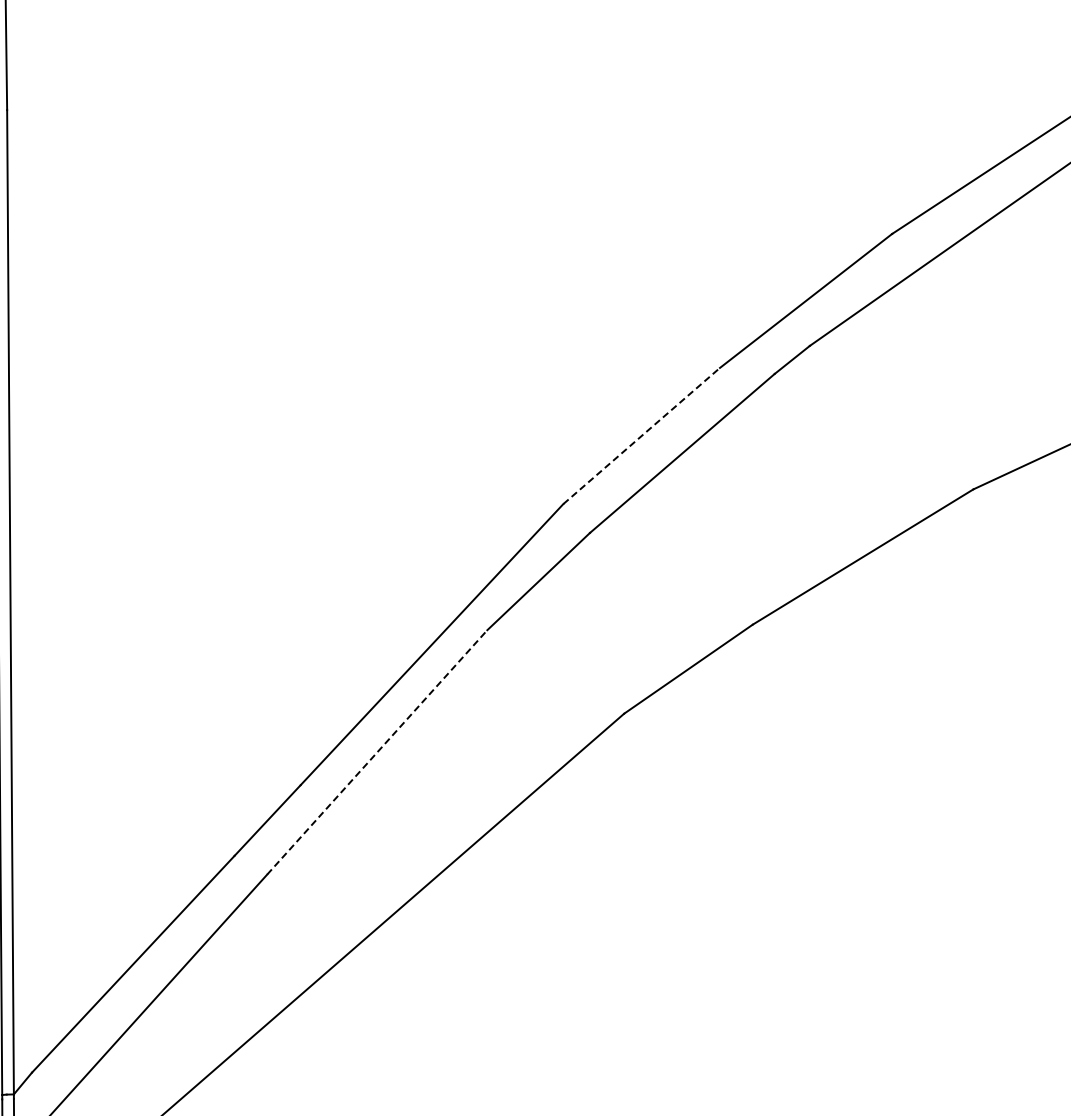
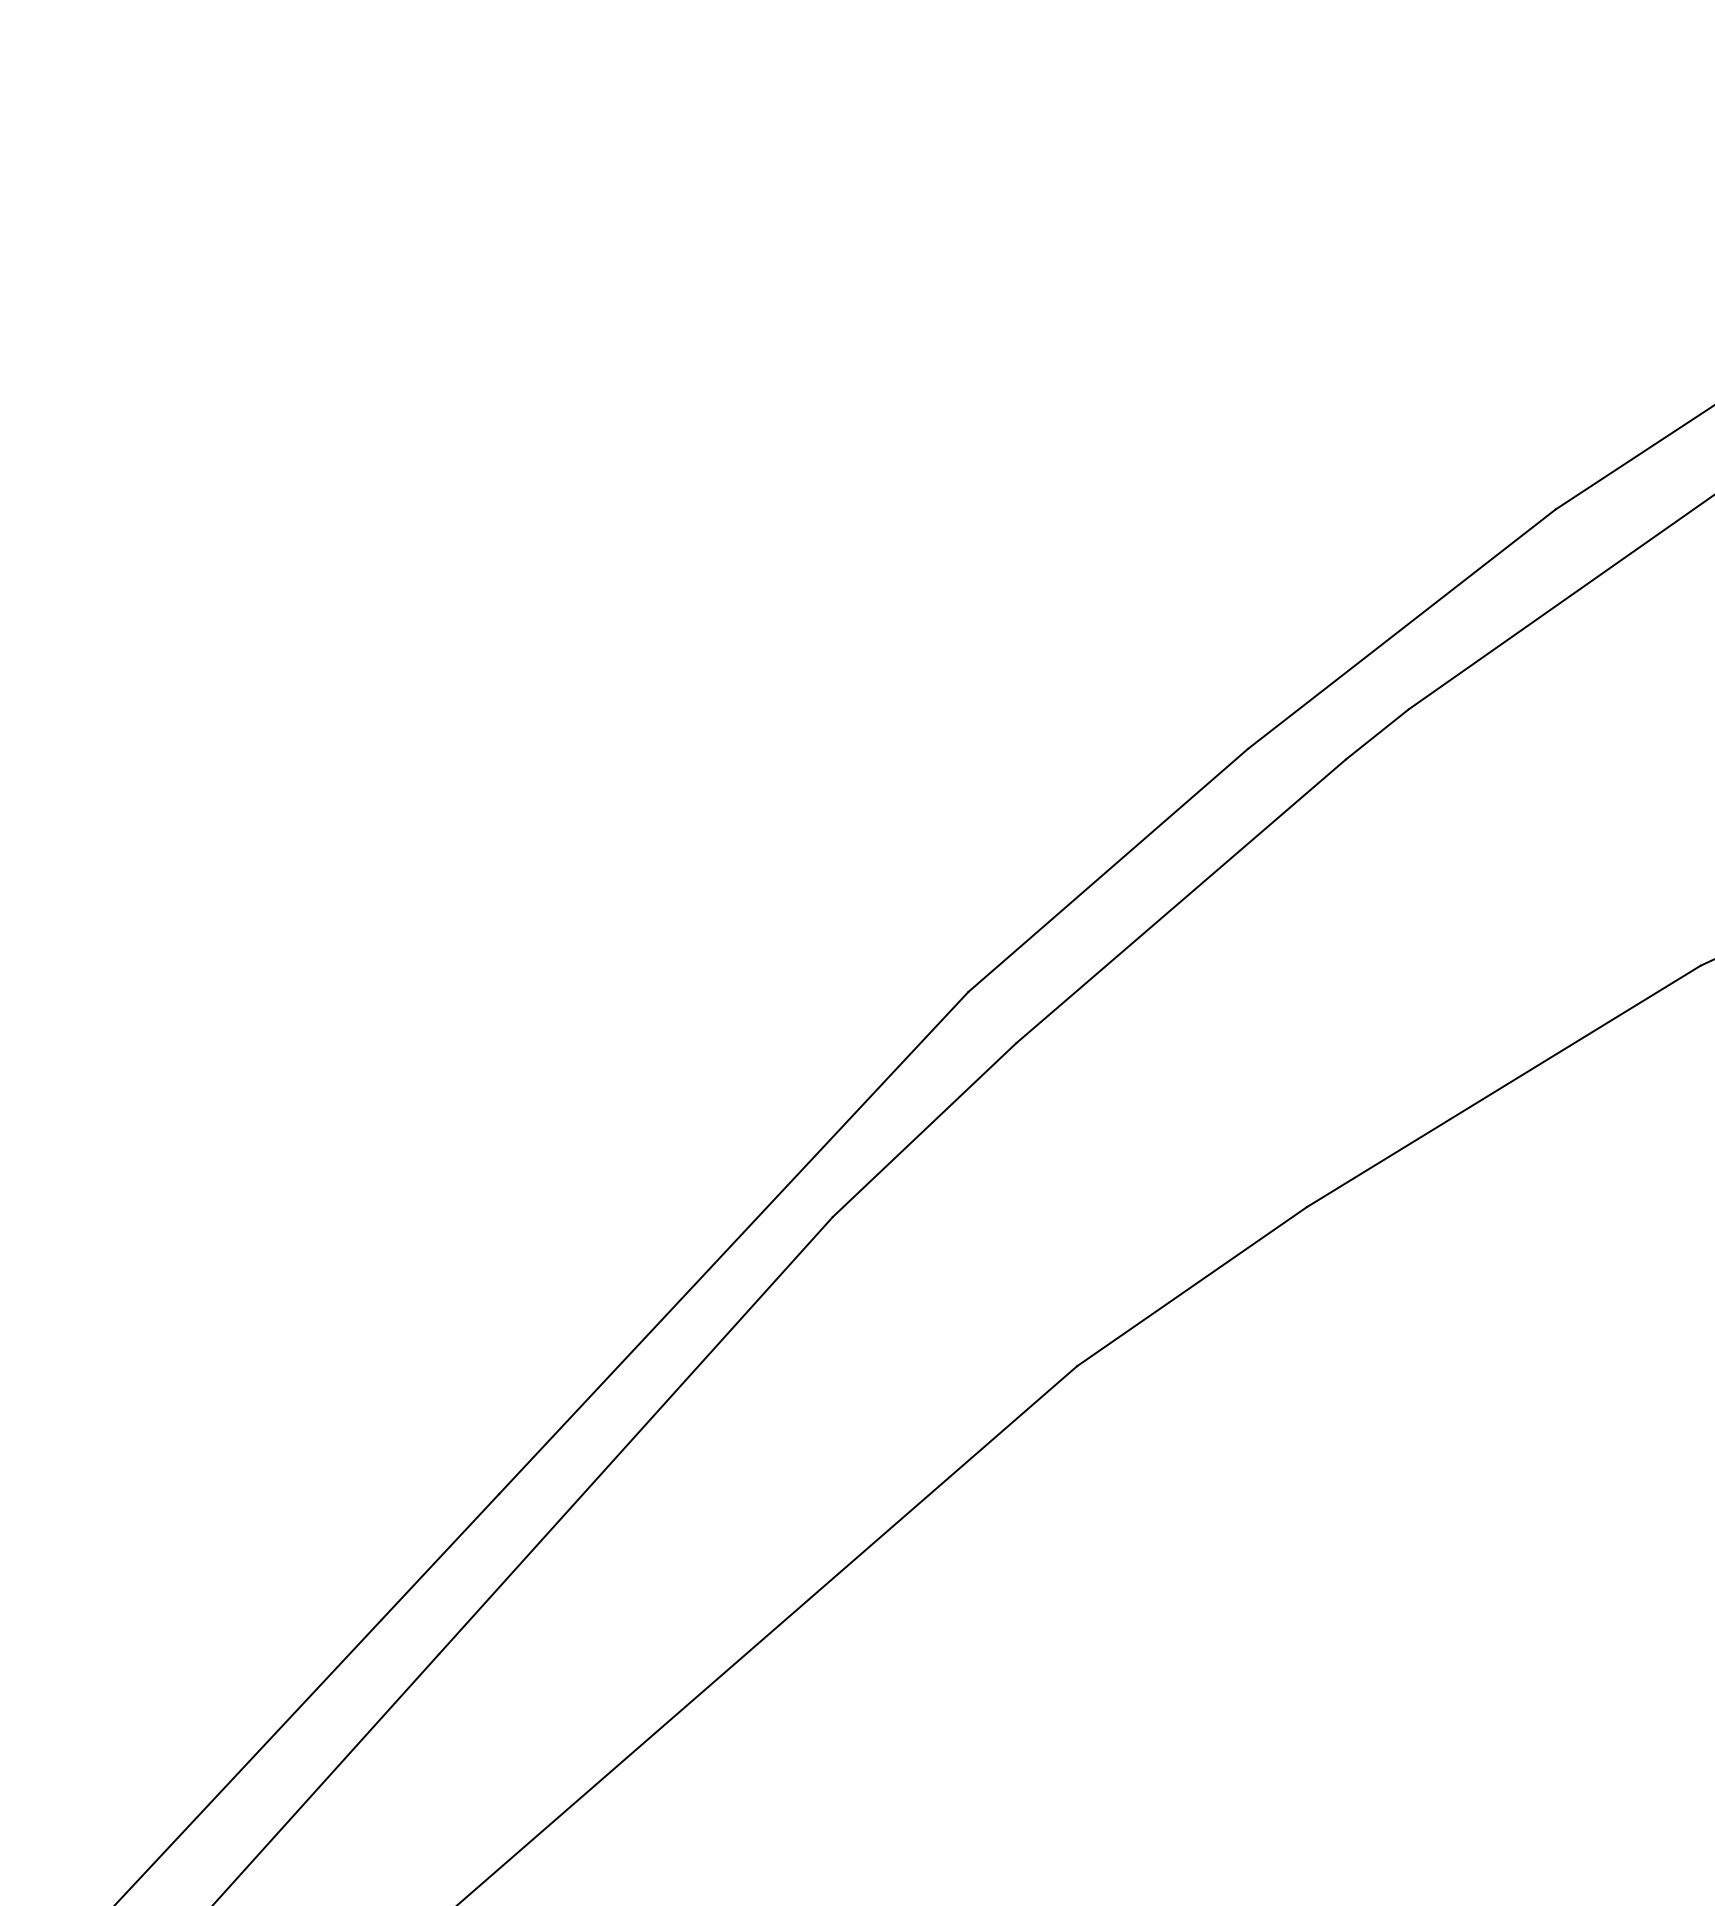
line: (641, 436) -> (1107, 871), dashed -> solid
line: (377, 752) -> (636, 1435), dashed -> solid

